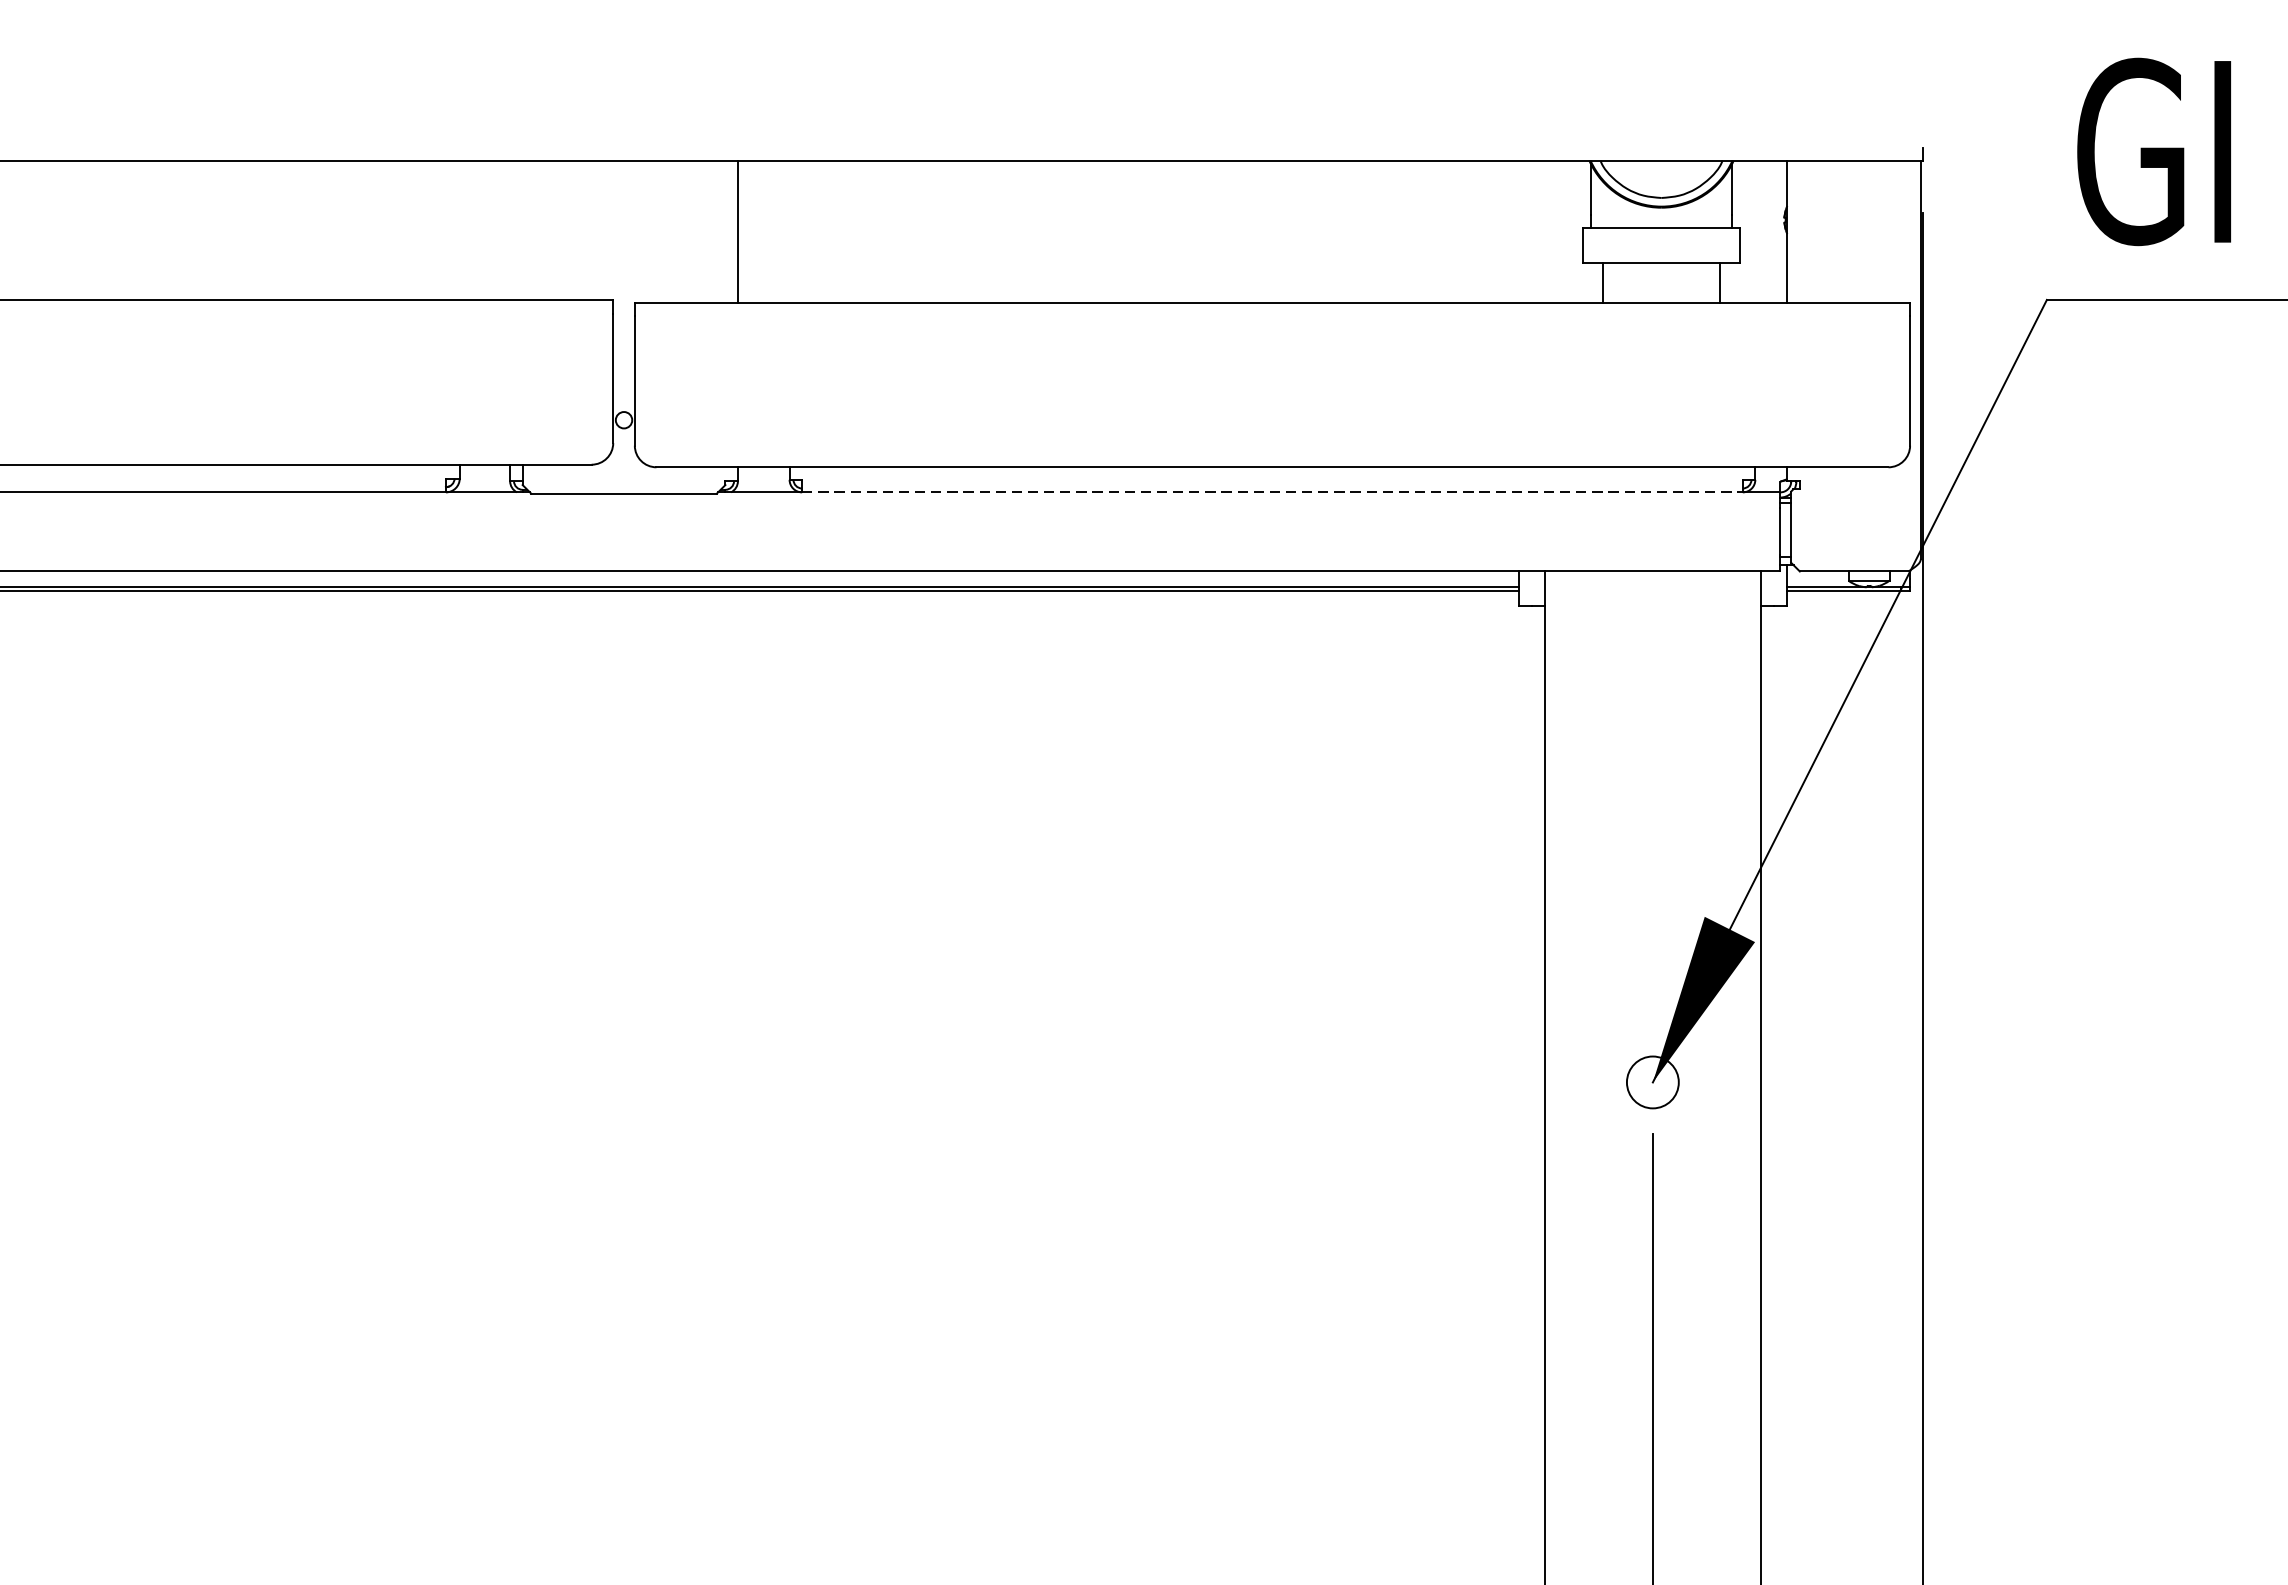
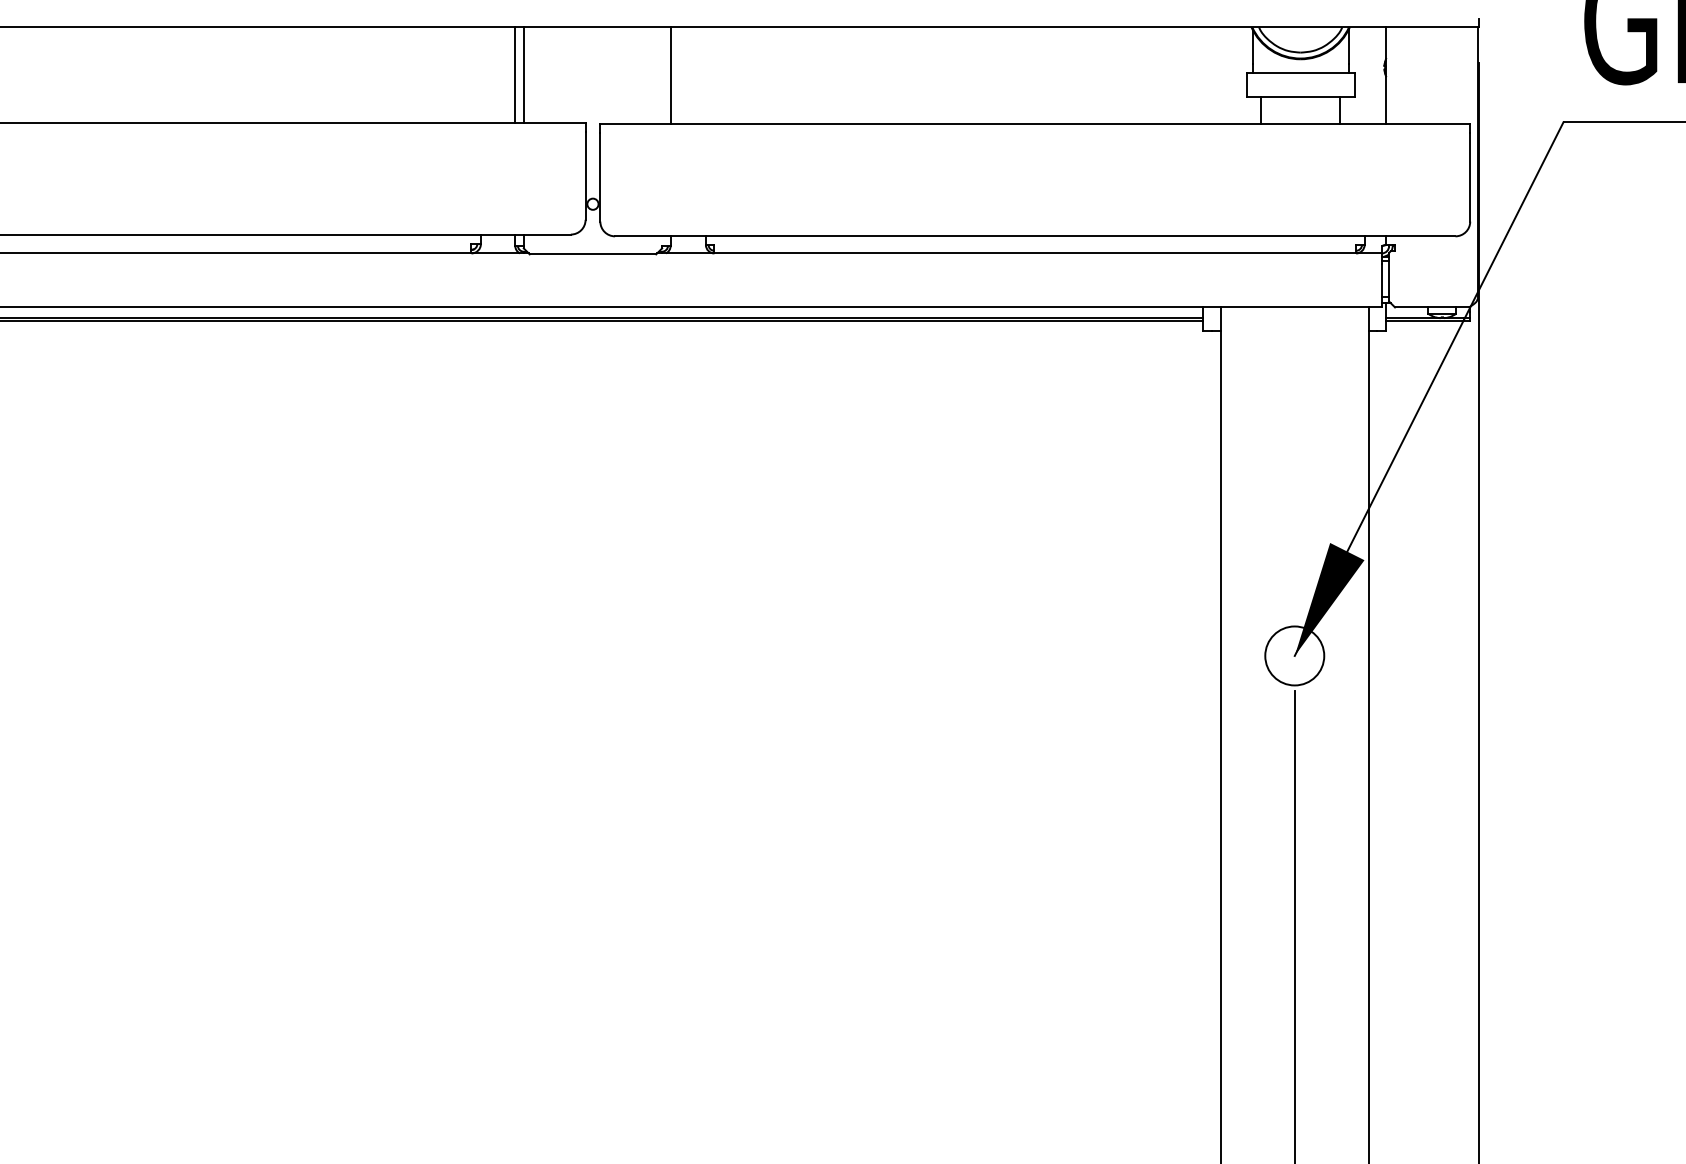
line: (510, 230) -> (515, 74), added
line: (522, 230) -> (523, 74), added
line: (1272, 492) -> (1035, 253), dashed -> solid
circle: (1652, 1081) -> (1294, 655), size x1.67

